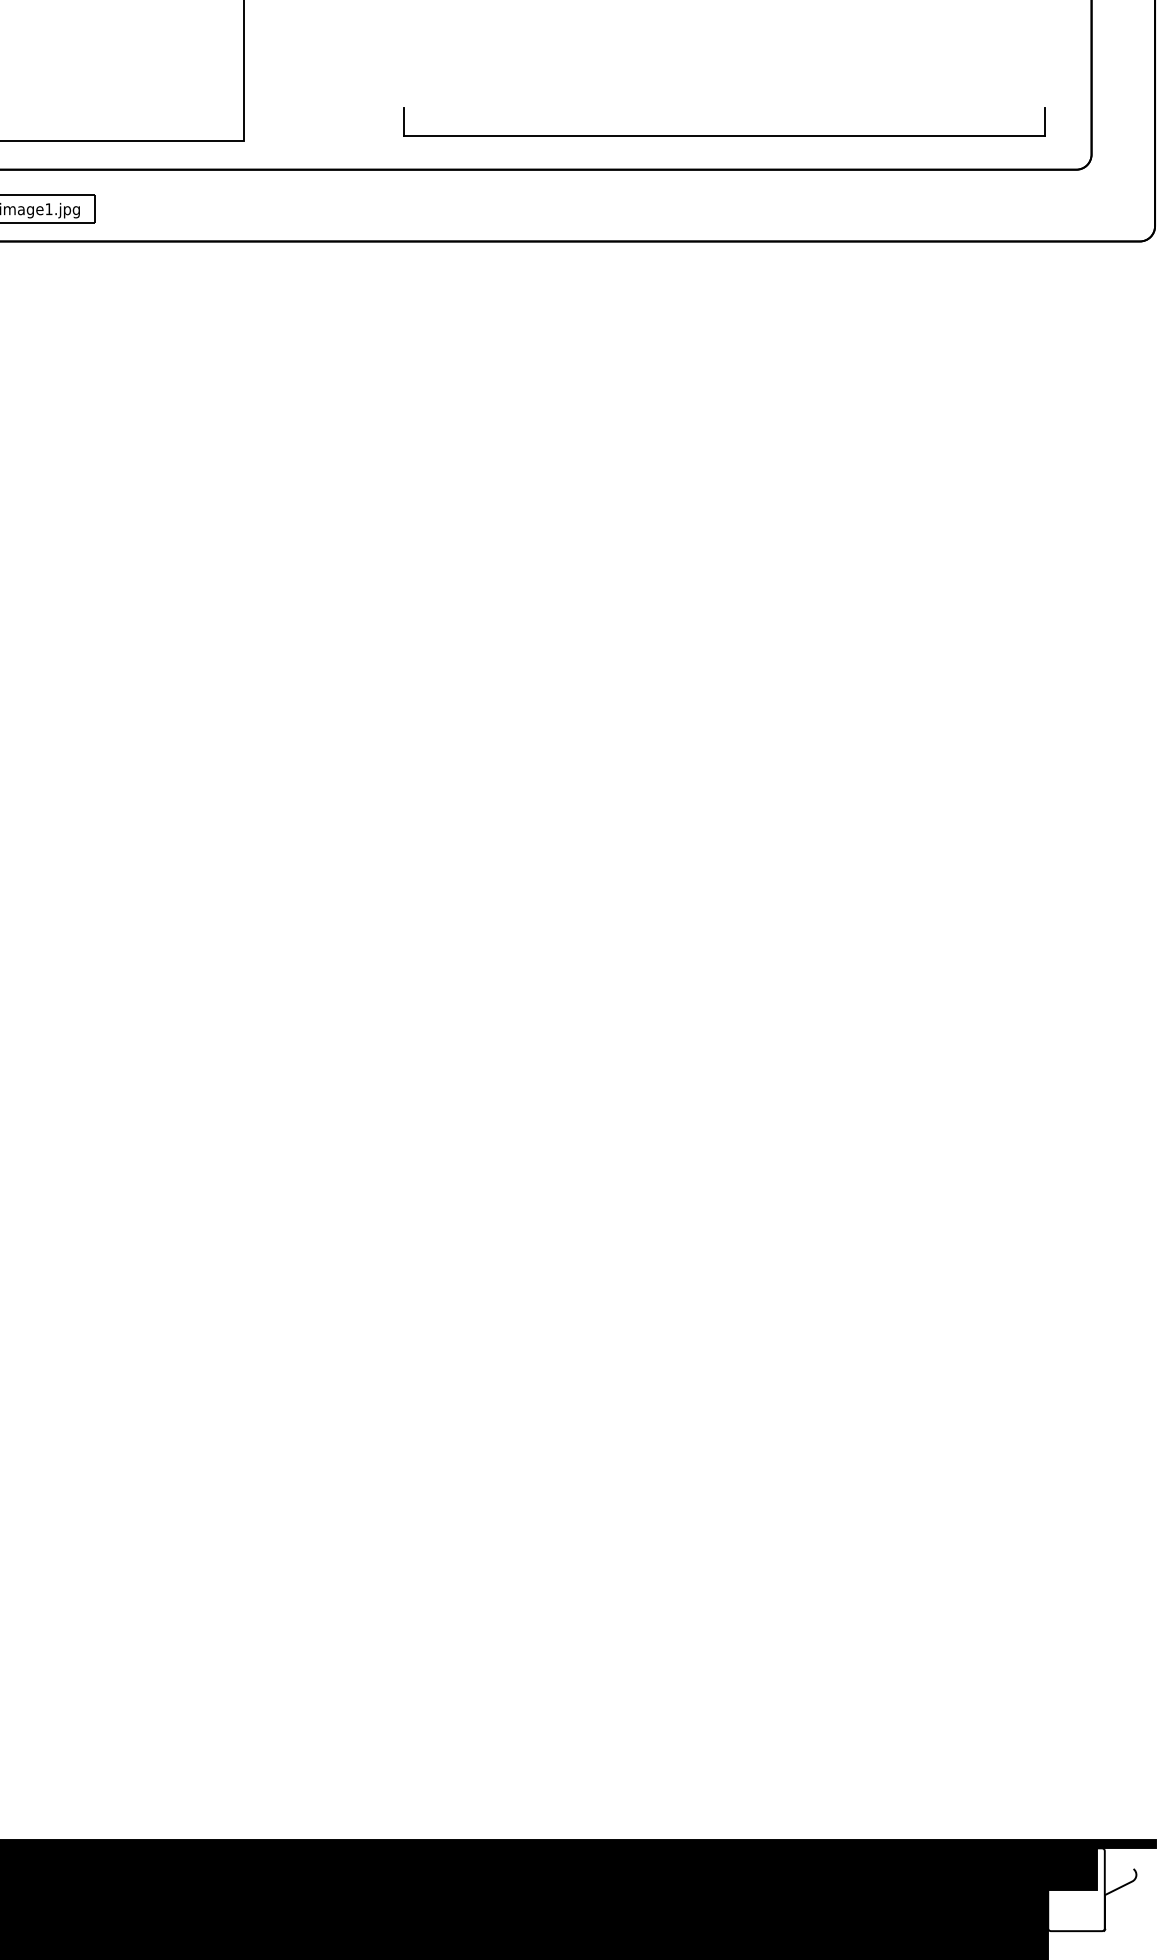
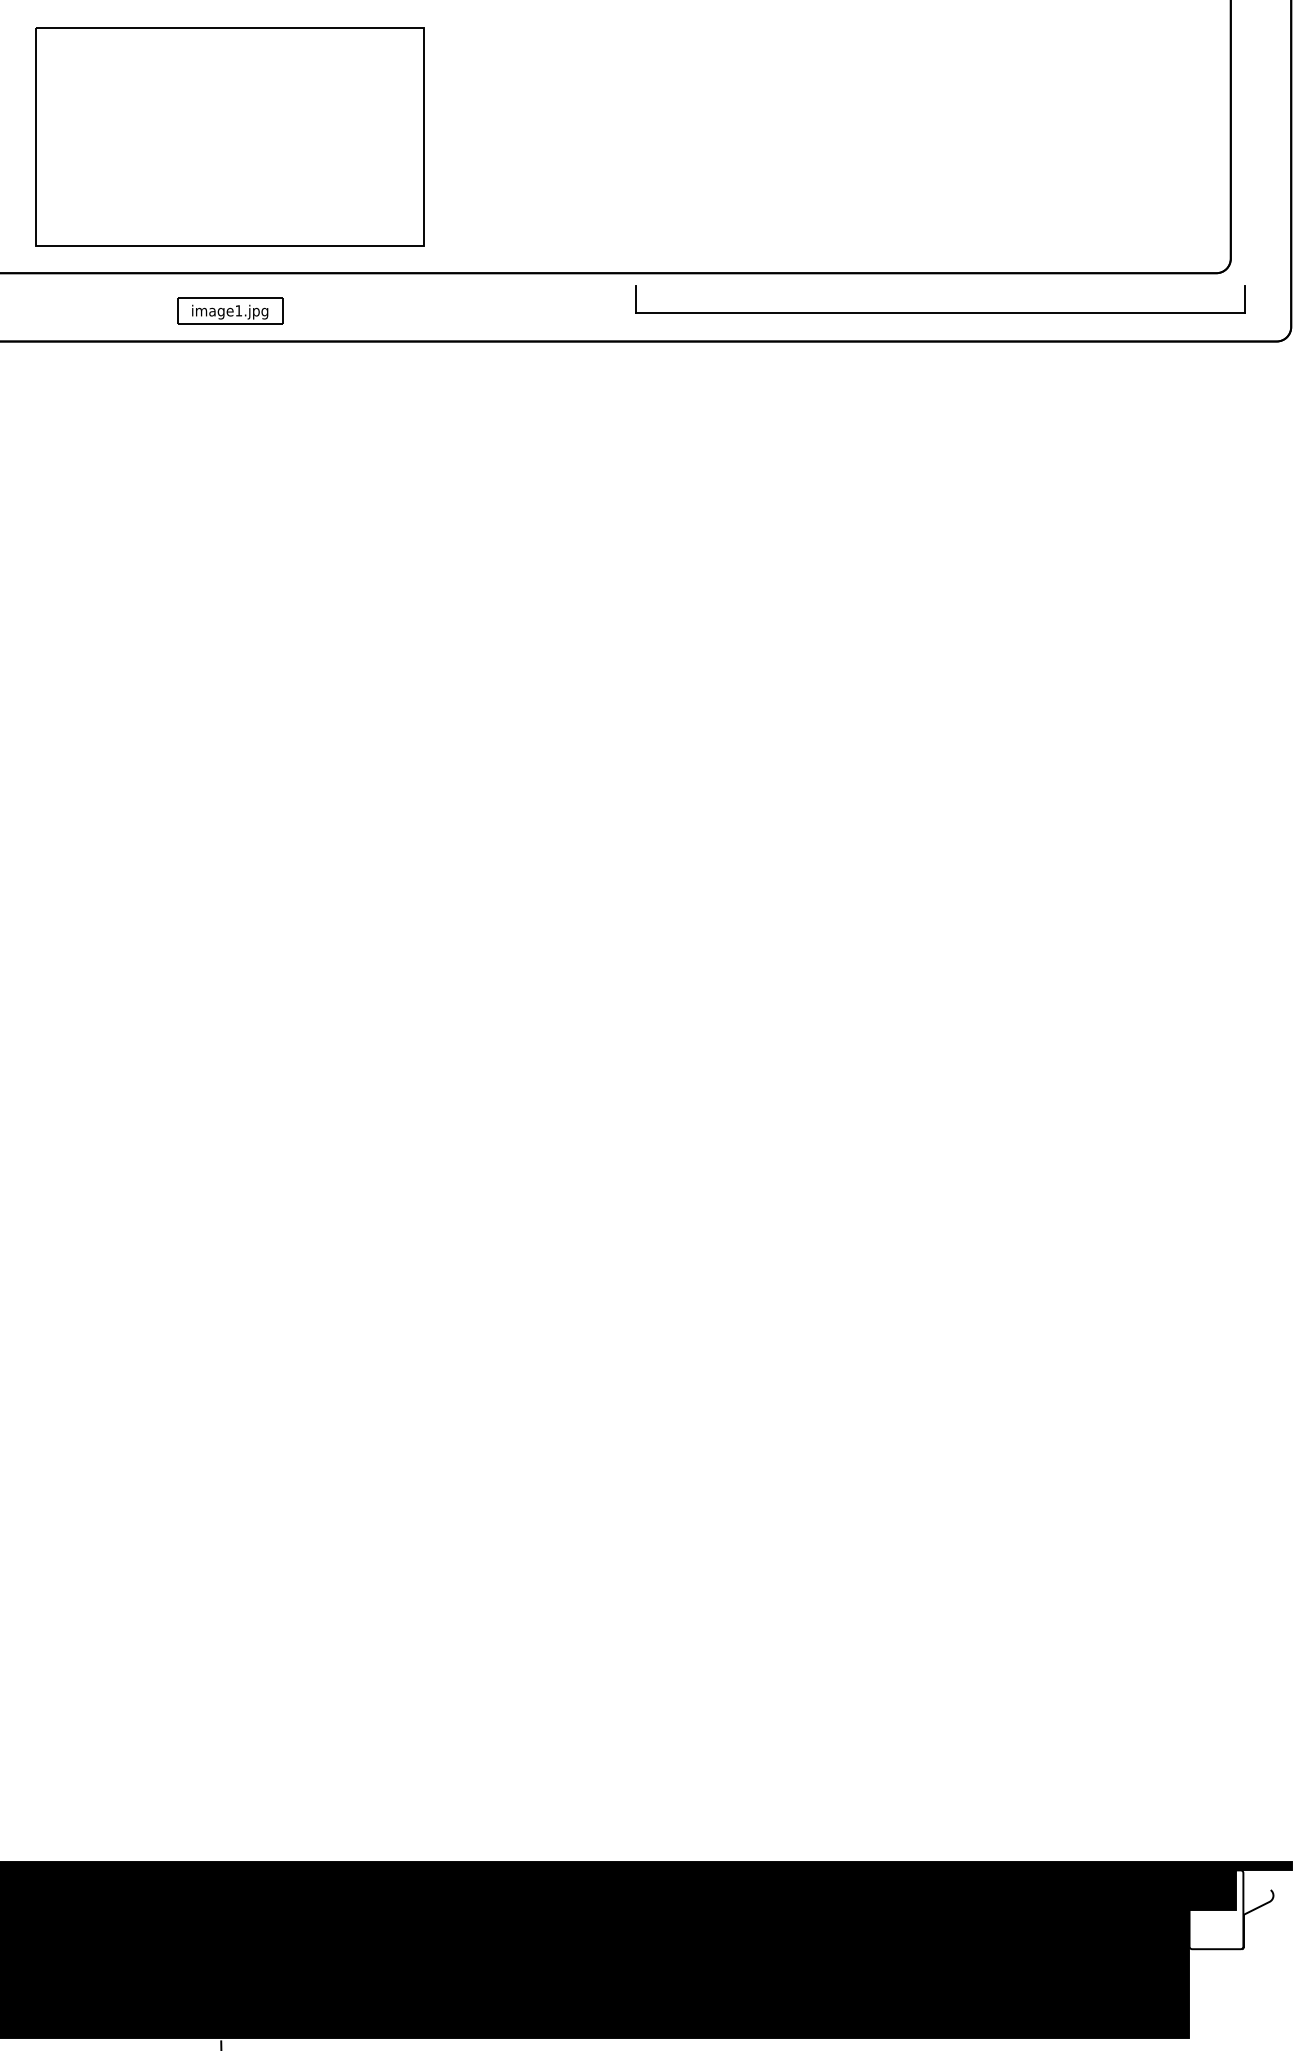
part: (724, 135) -> (940, 312), moved

